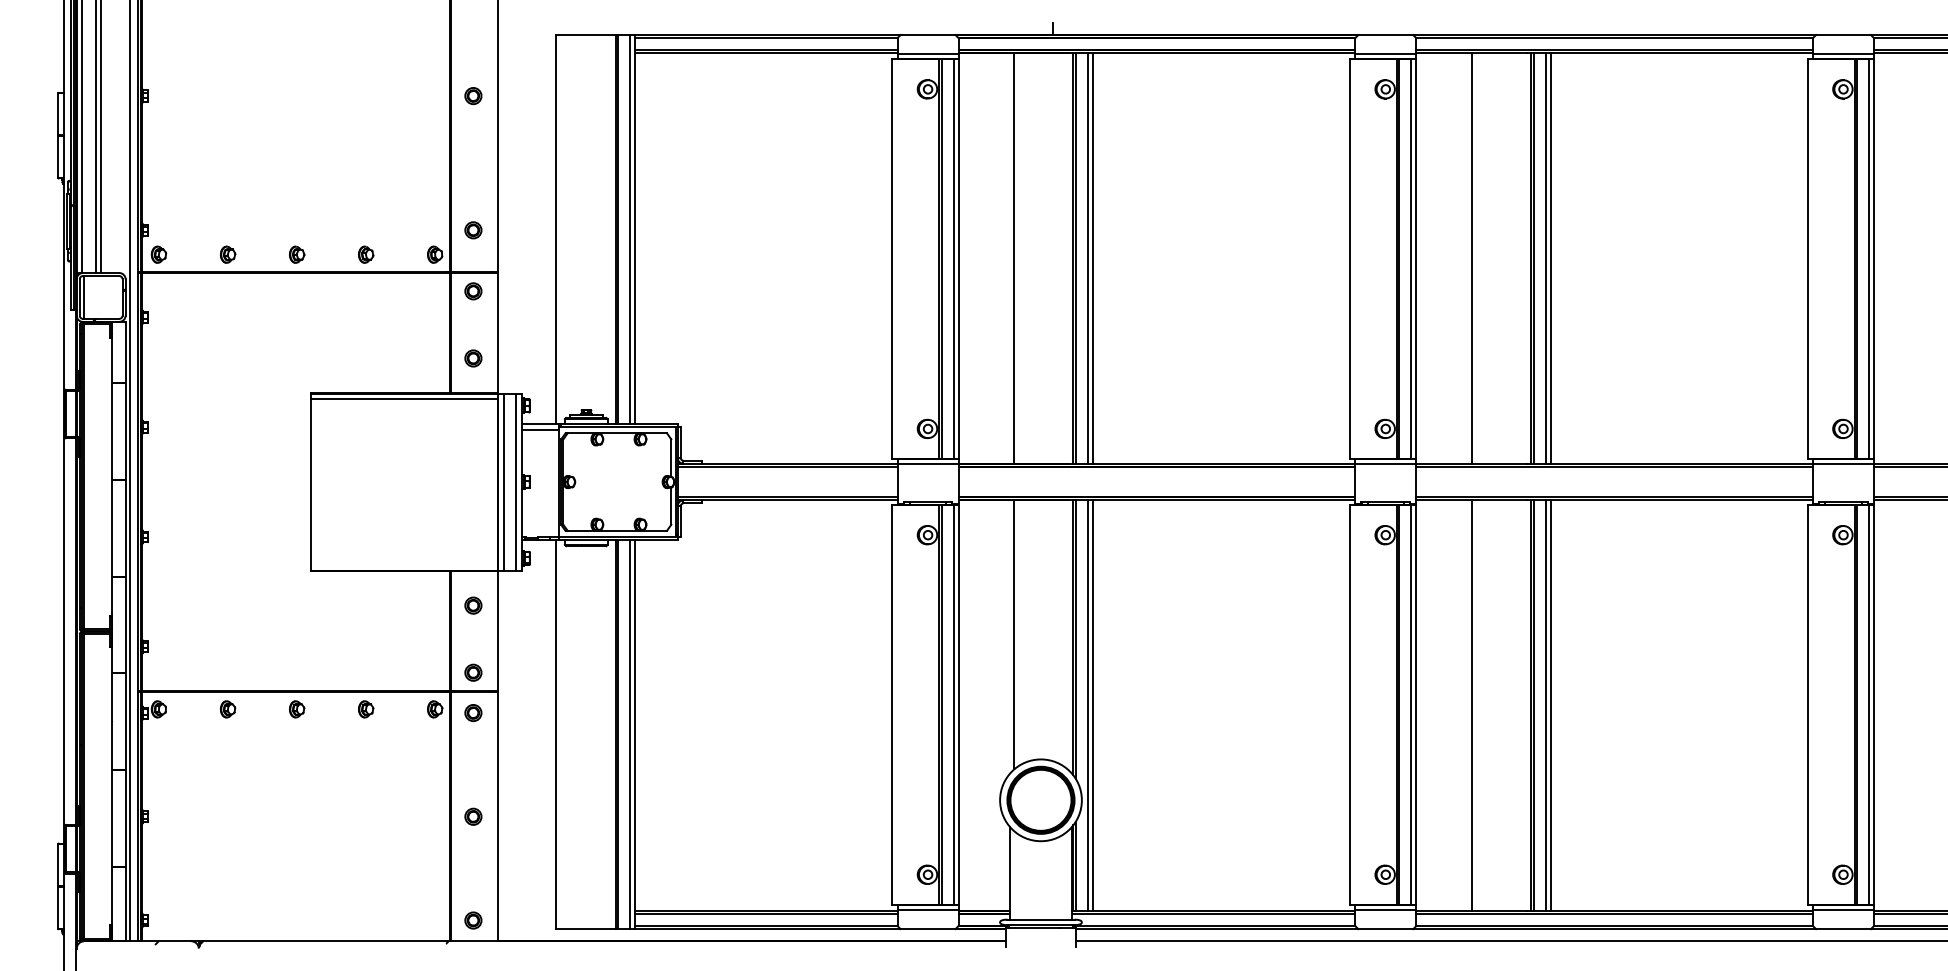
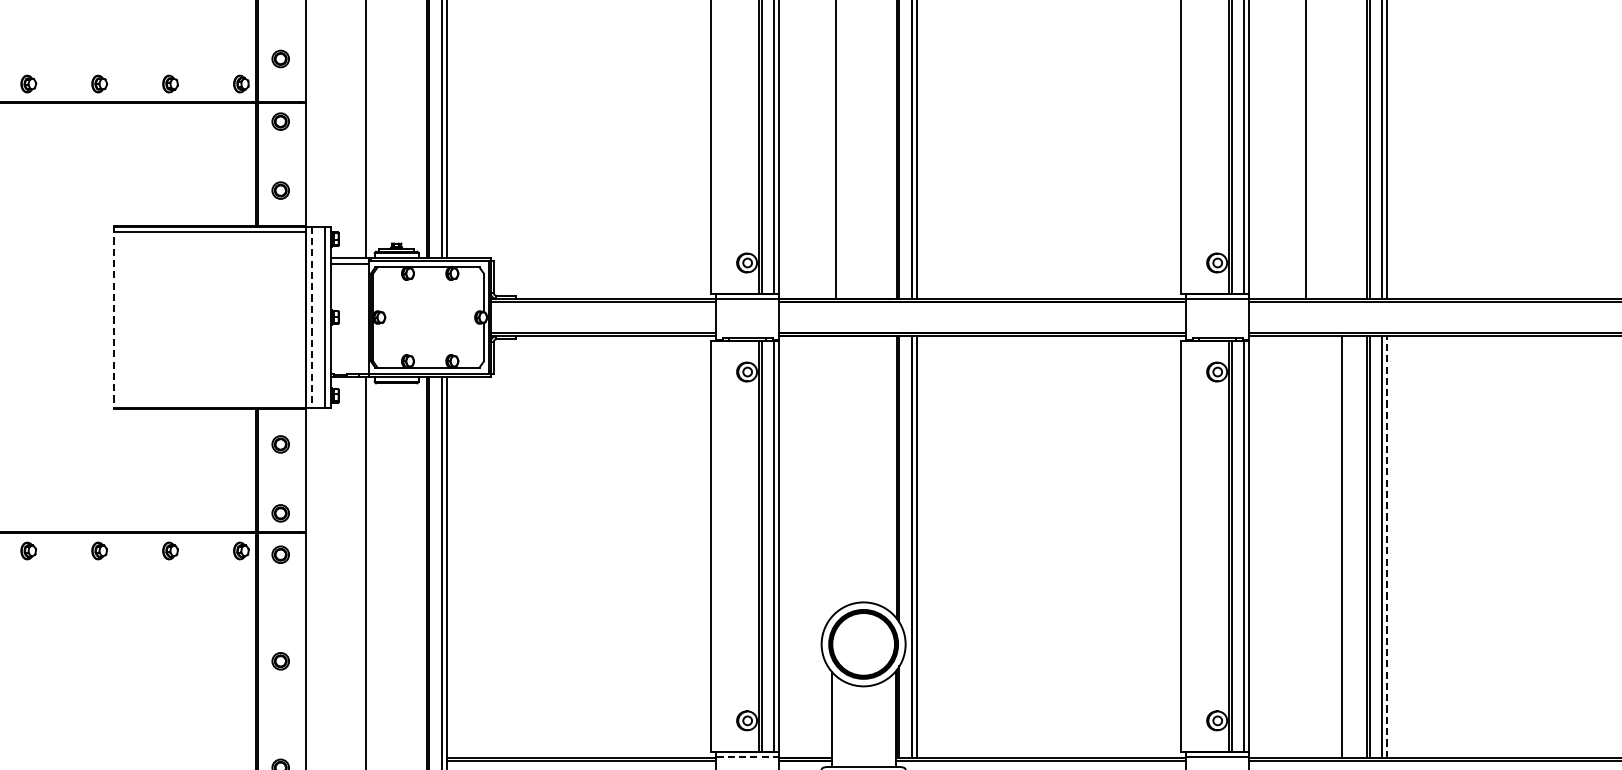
line: (310, 482) -> (113, 317), solid -> dashed
line: (503, 482) -> (311, 317), solid -> dashed
line: (1014, 634) -> (836, 474), removed
line: (1471, 705) -> (1341, 546), moved
line: (1550, 705) -> (1386, 546), solid -> dashed
line: (928, 910) -> (748, 757), solid -> dashed

